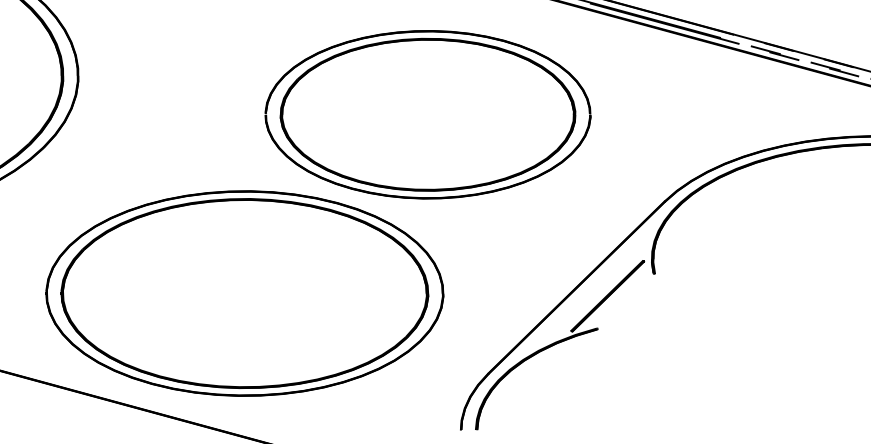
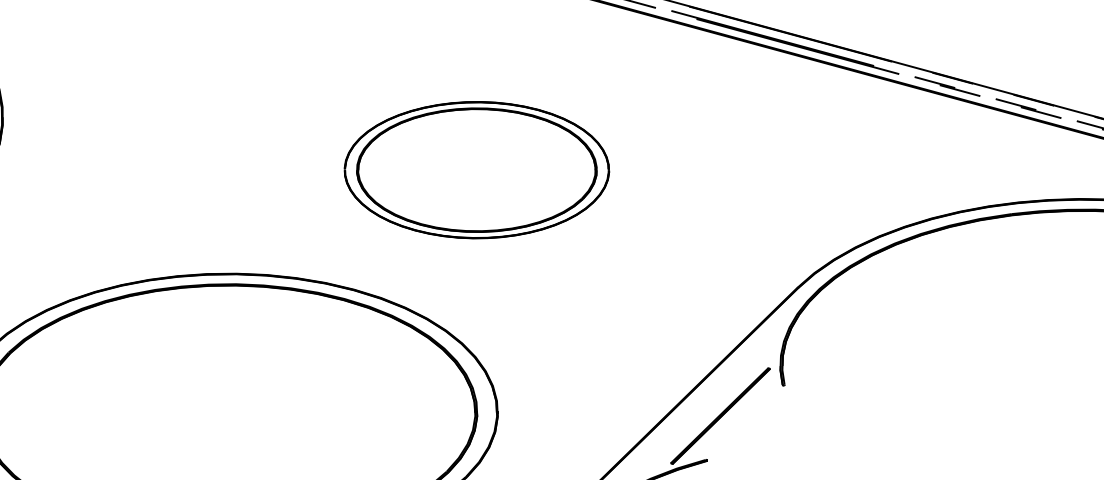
part: (427, 114) -> (476, 169), size x0.6

